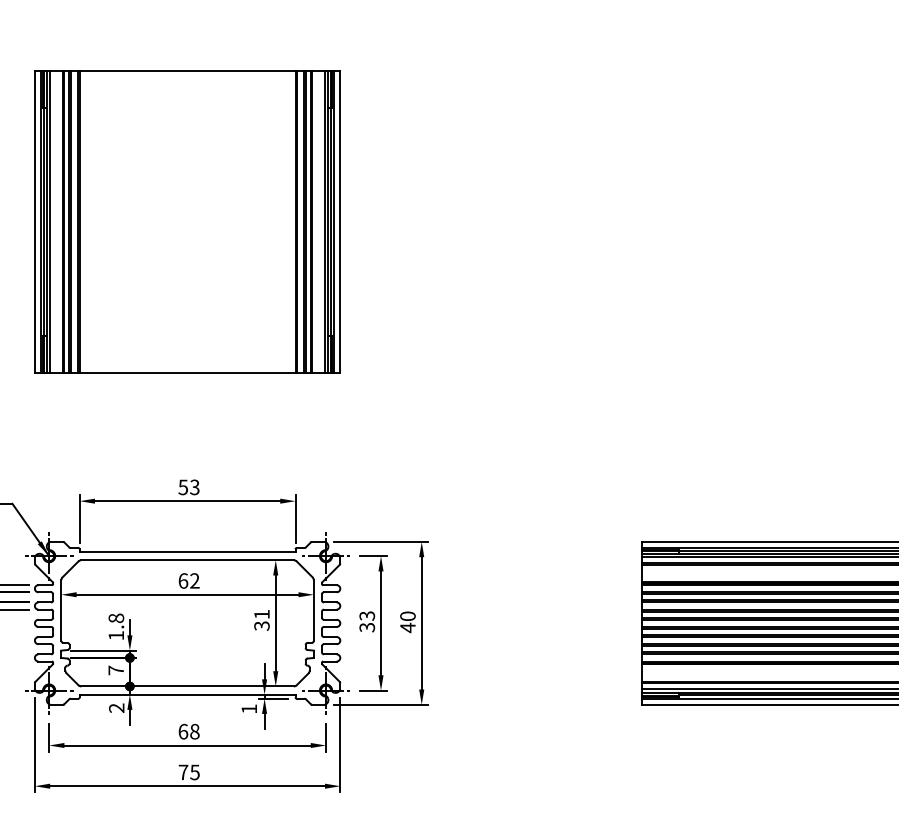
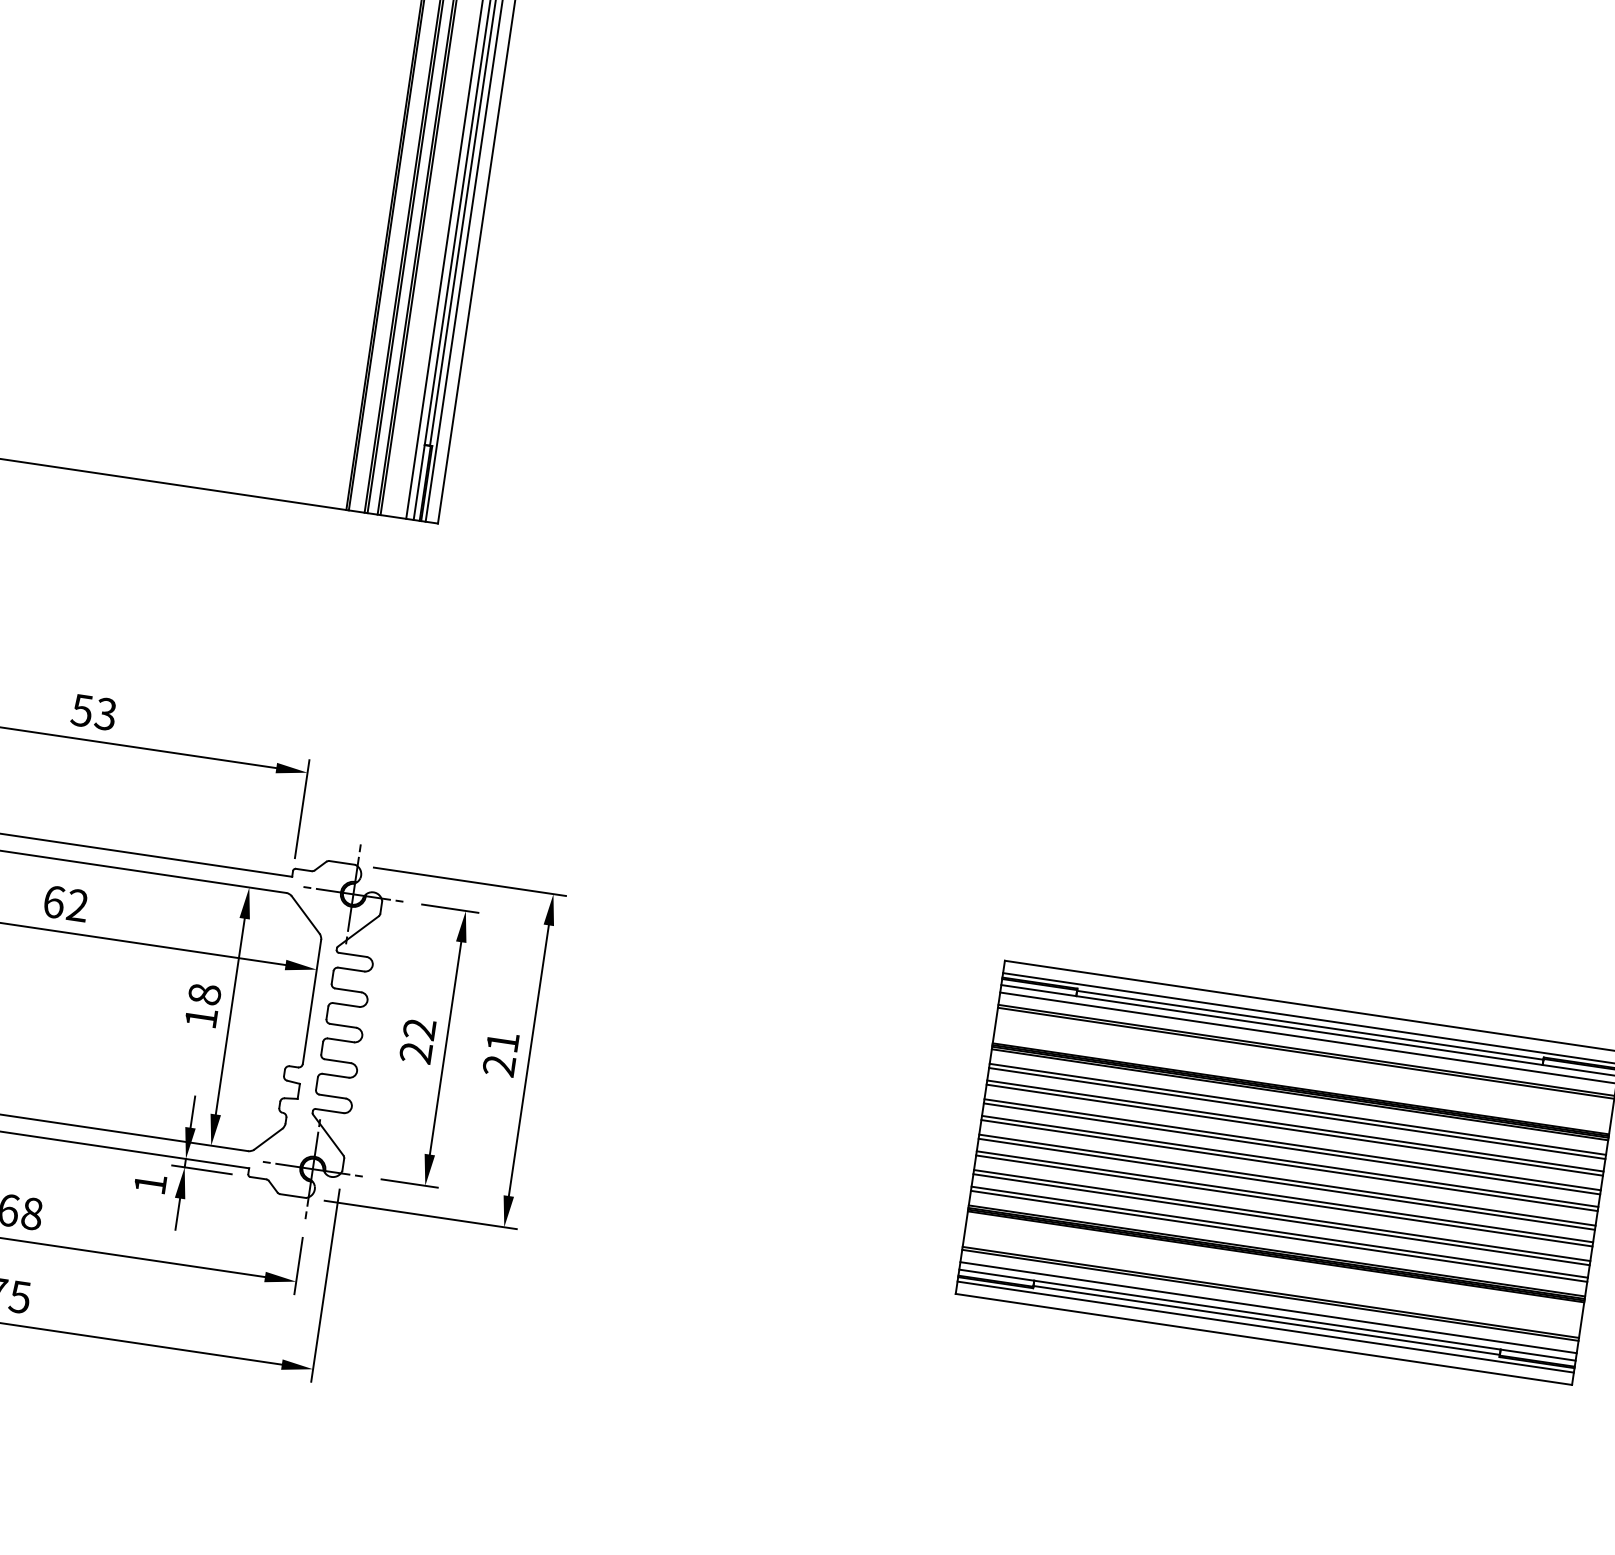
text: (261, 619) -> (202, 1004), 31 -> 18
text: (367, 621) -> (418, 1040), 33 -> 22
text: (407, 622) -> (499, 1054), 40 -> 21

